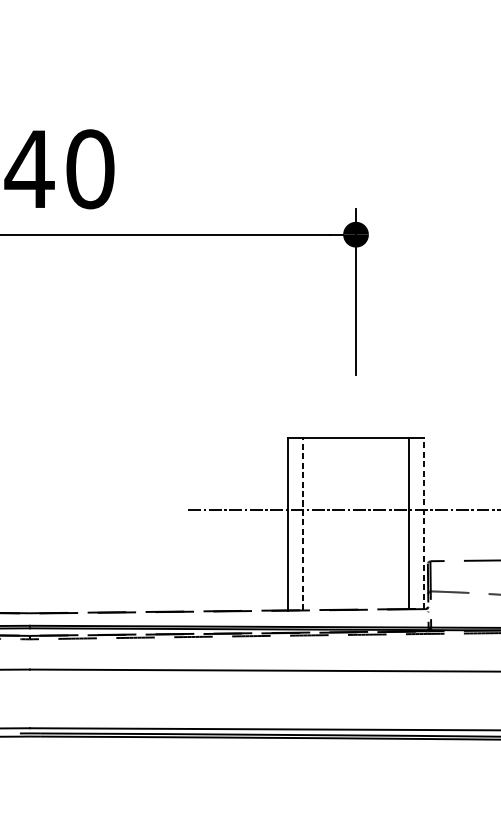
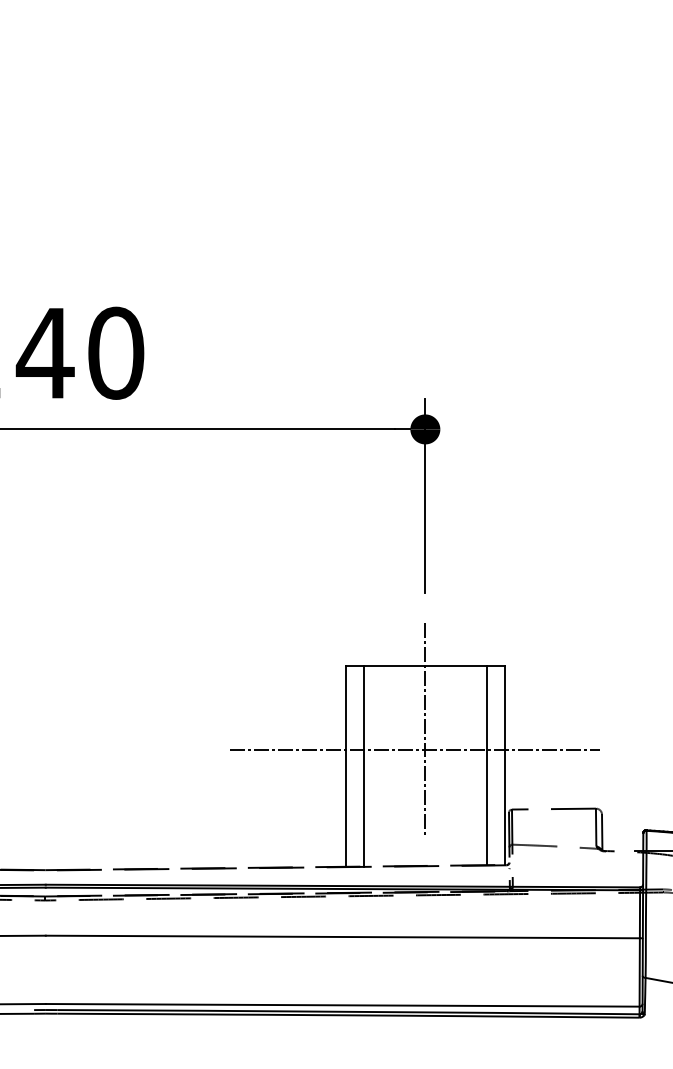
line: (356, 492) -> (425, 729), added
line: (302, 523) -> (363, 765), dashed -> solid
line: (424, 523) -> (504, 765), dashed -> solid

